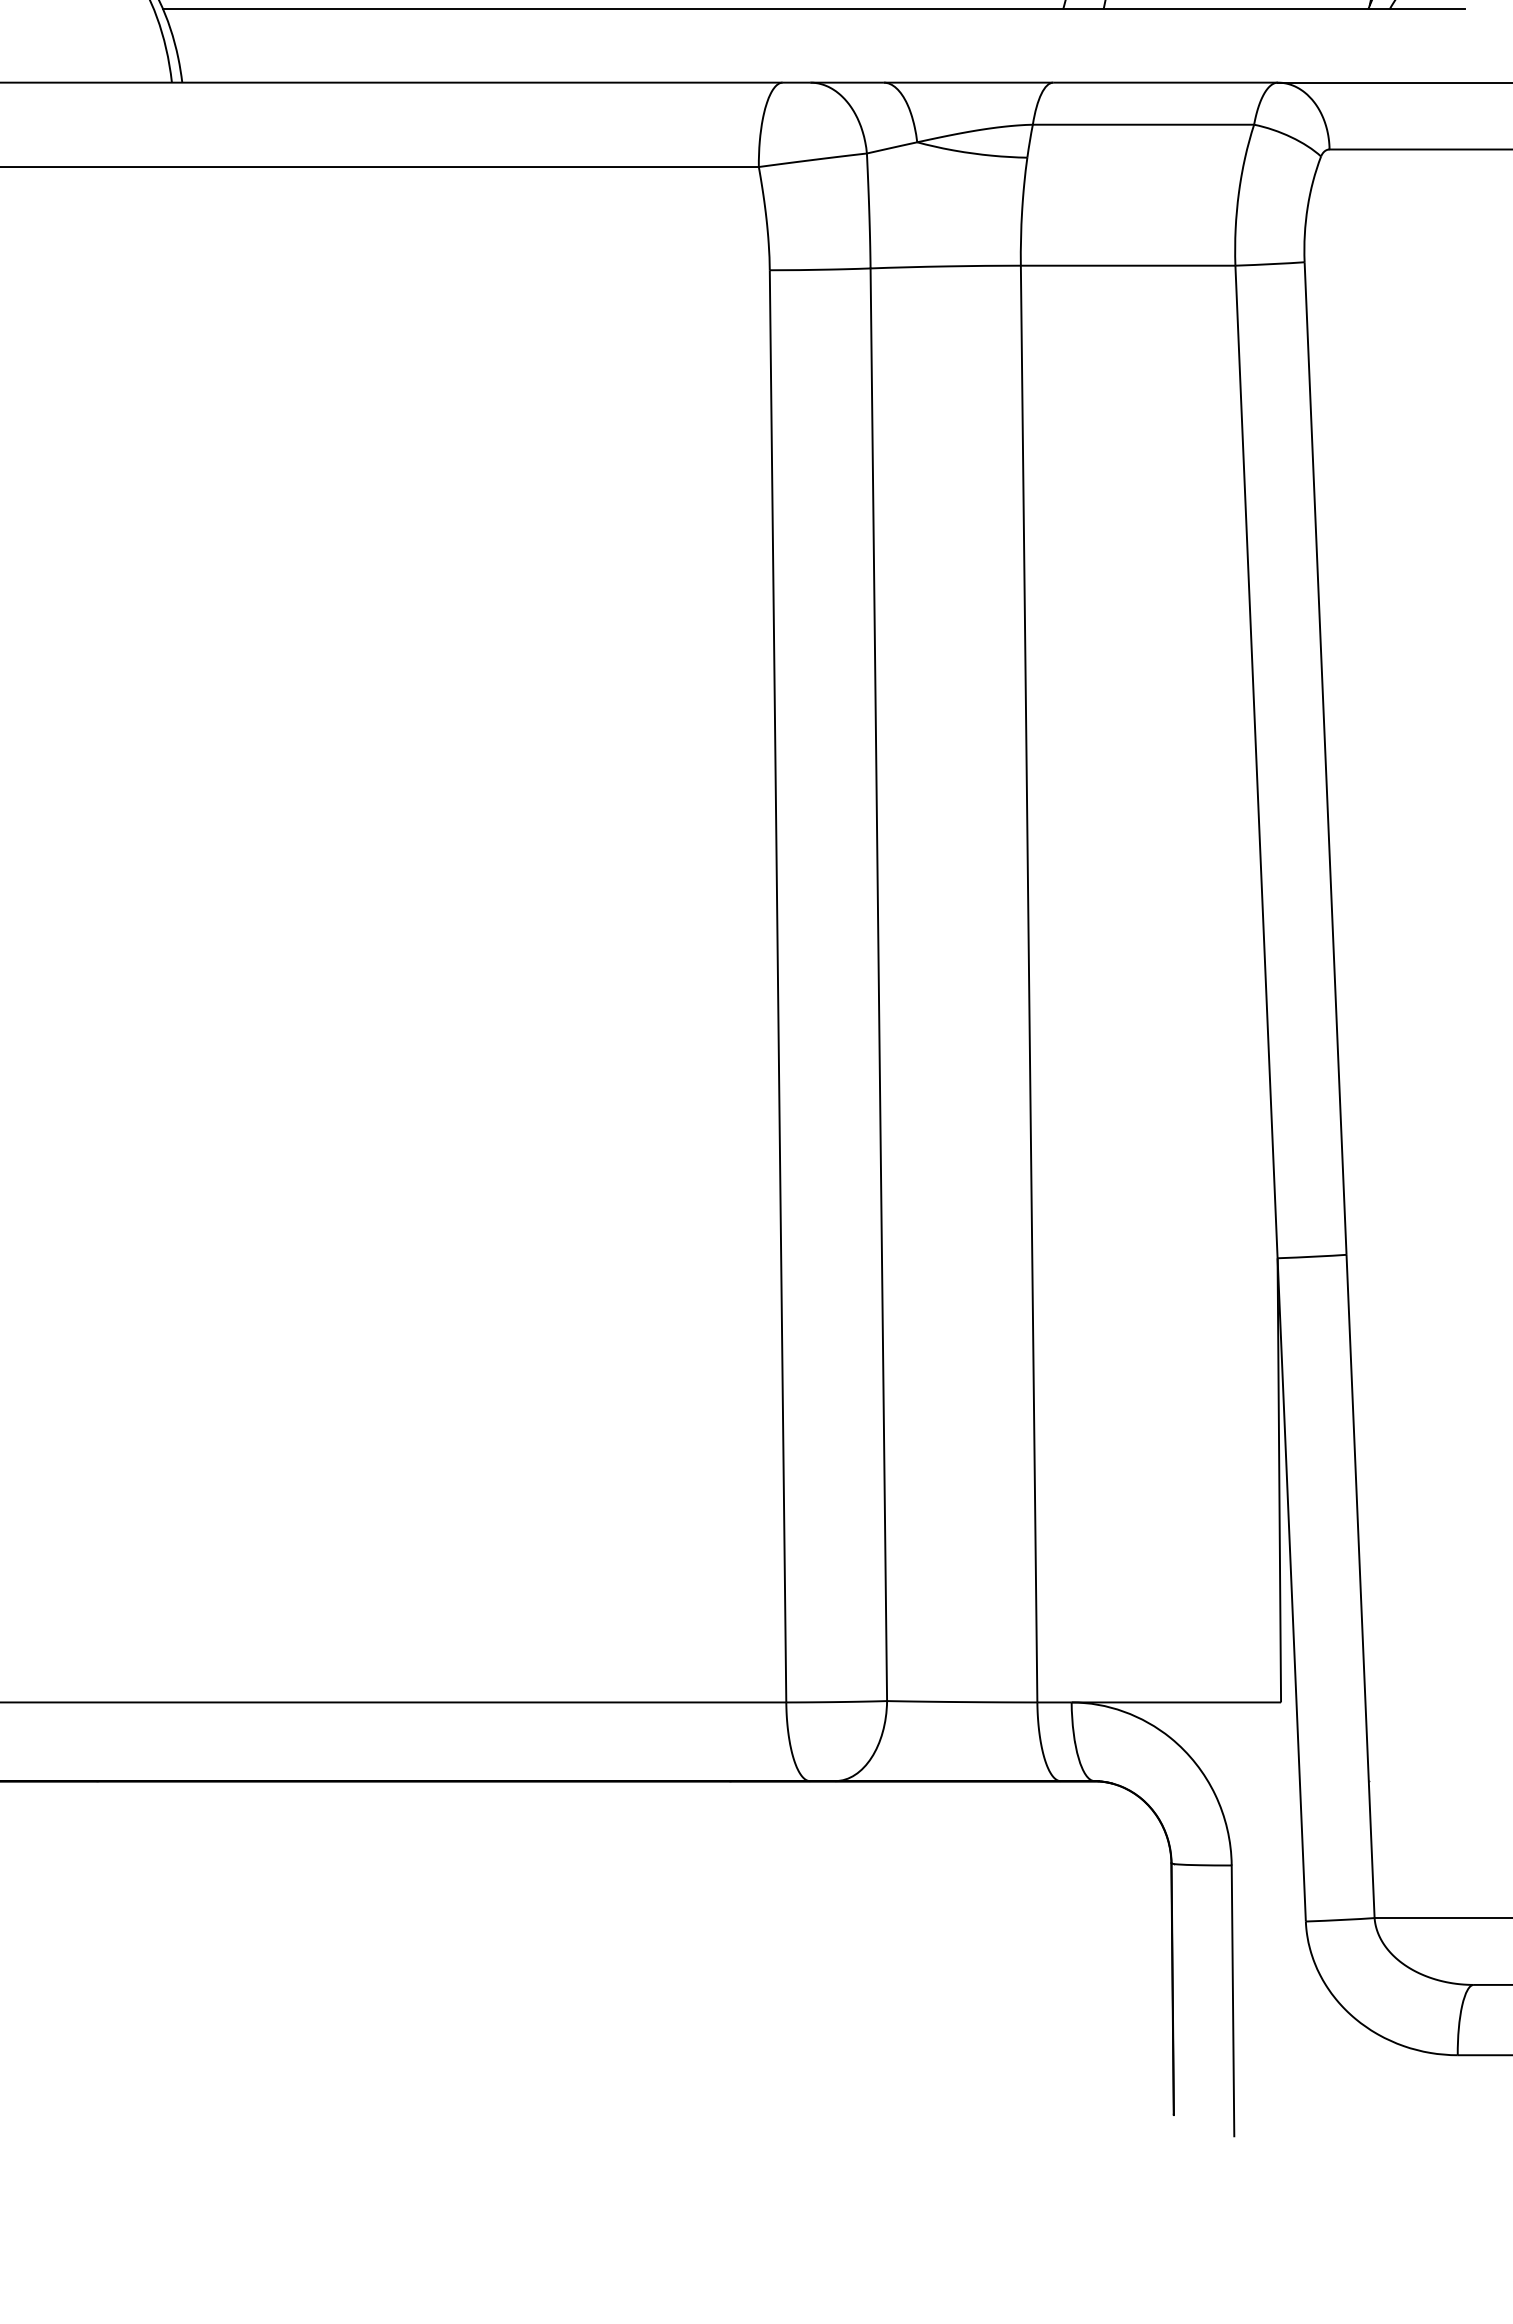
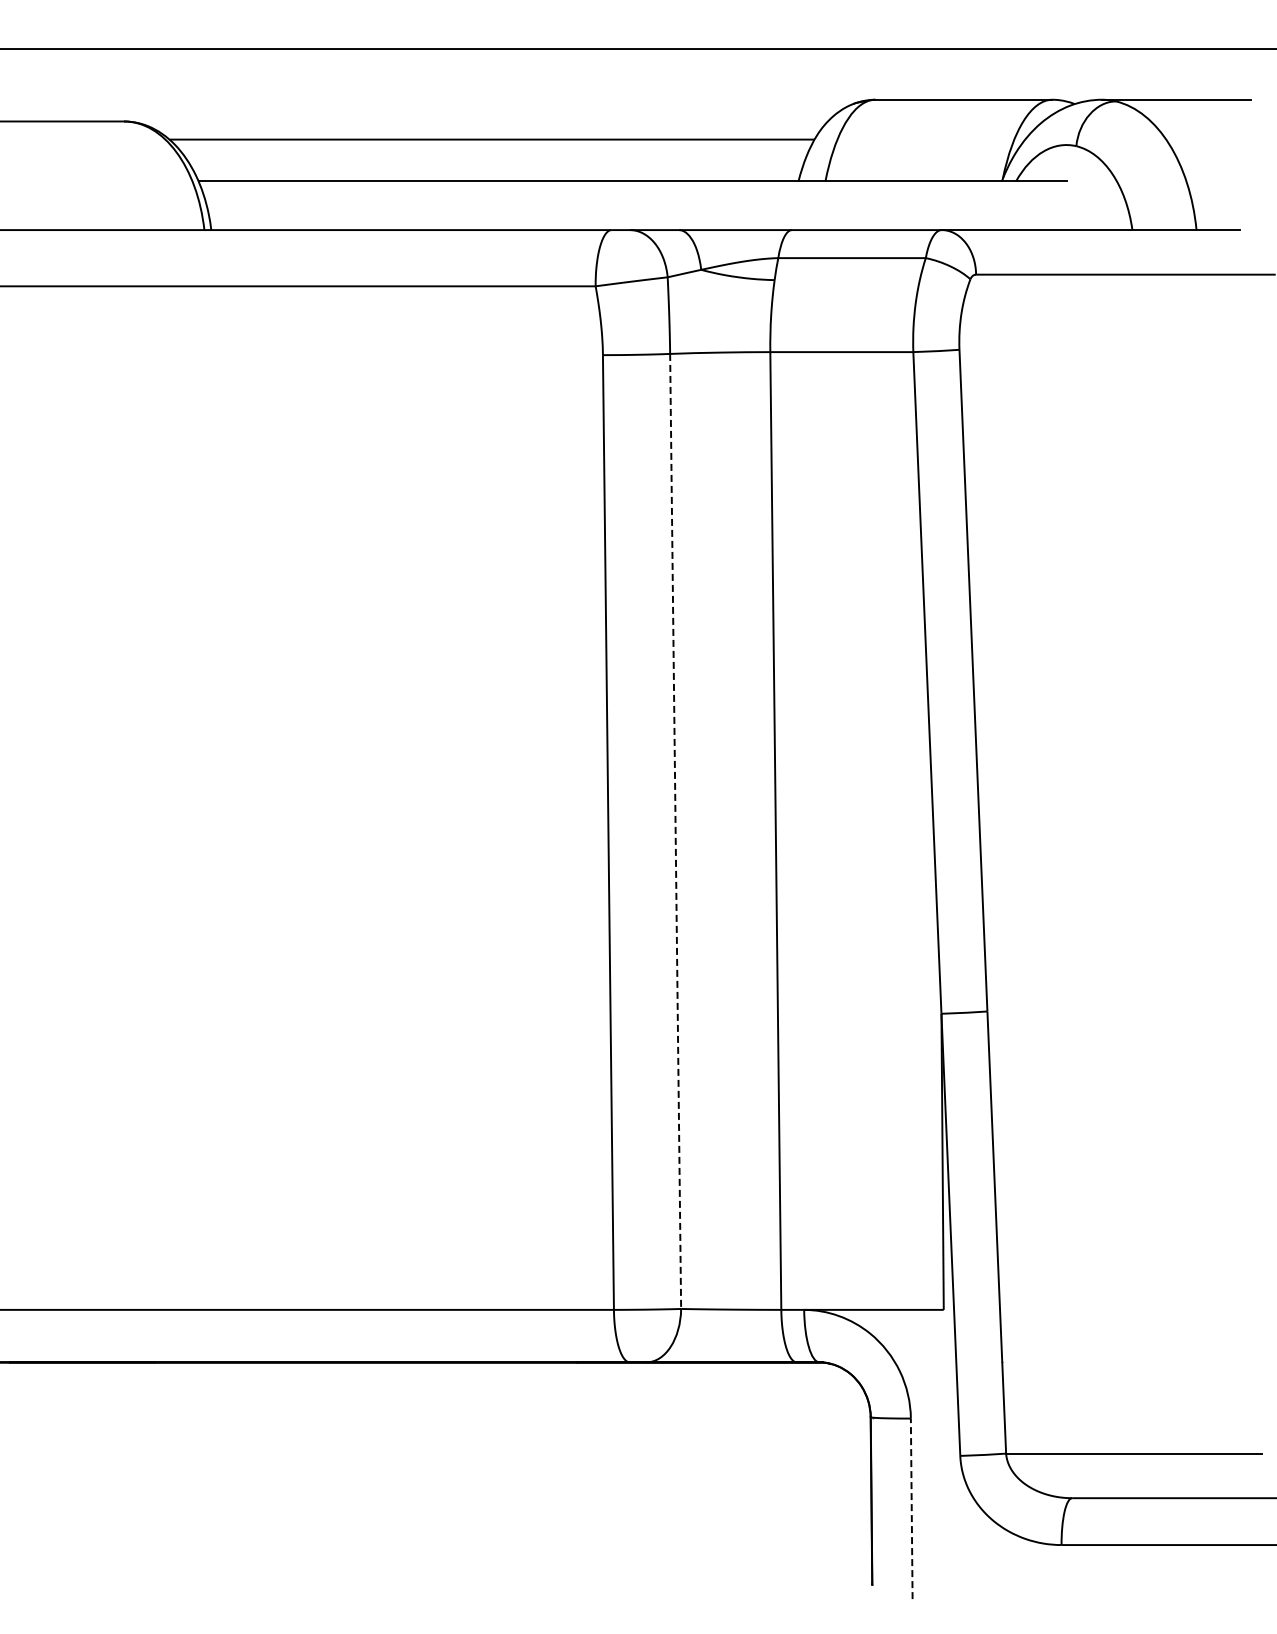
line: (878, 984) -> (675, 831), solid -> dashed
line: (1232, 2000) -> (911, 1508), solid -> dashed

